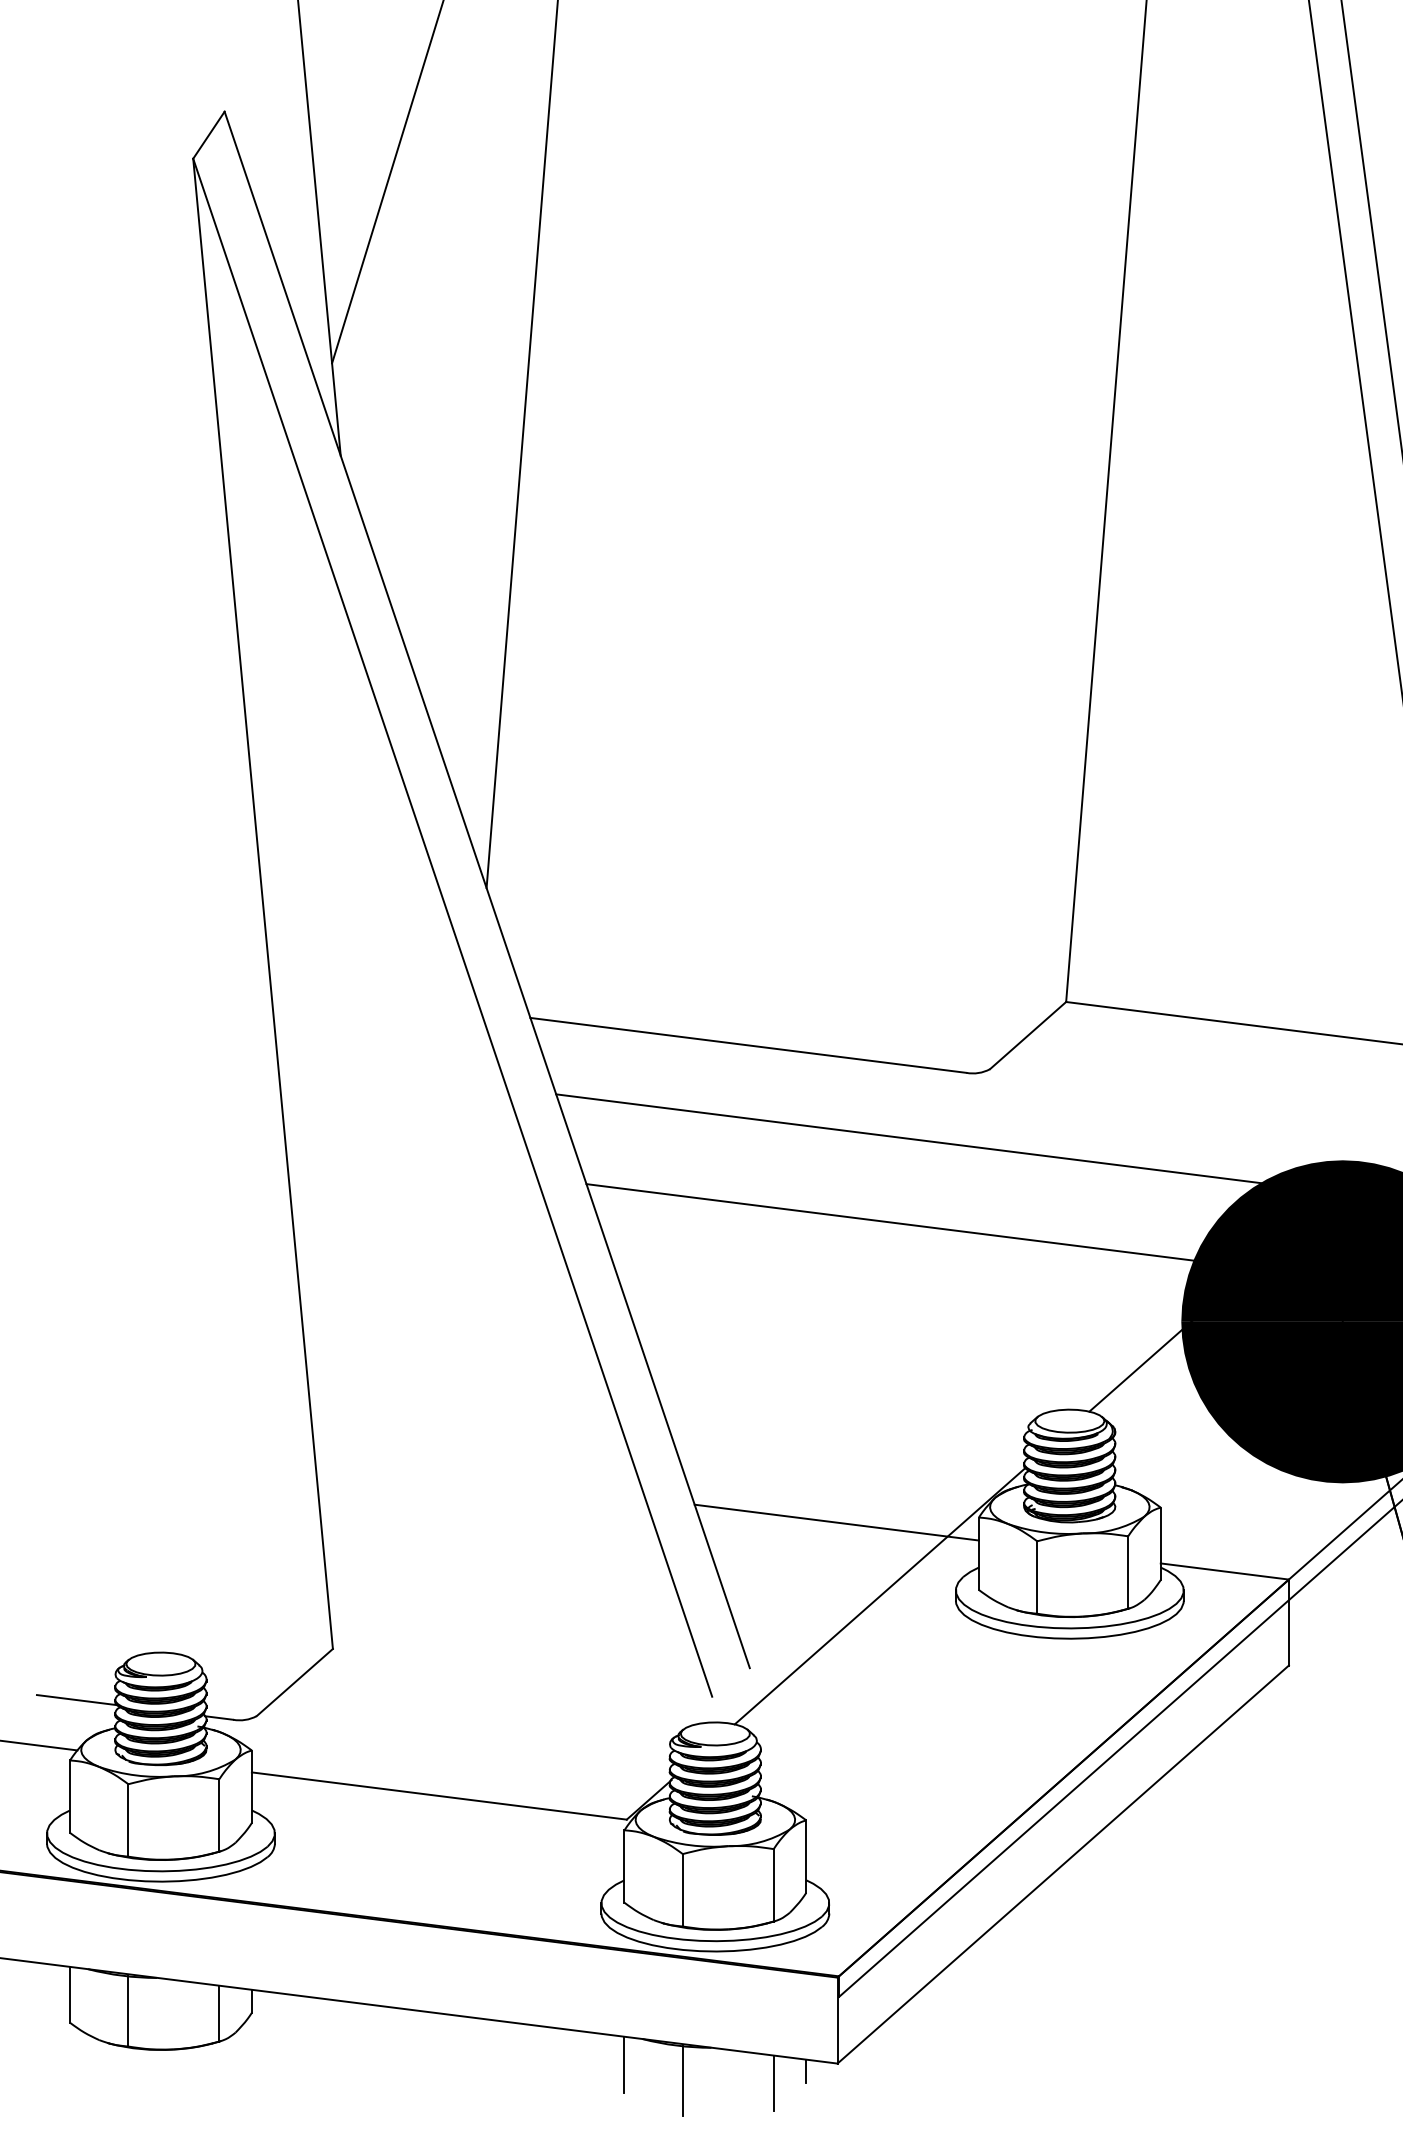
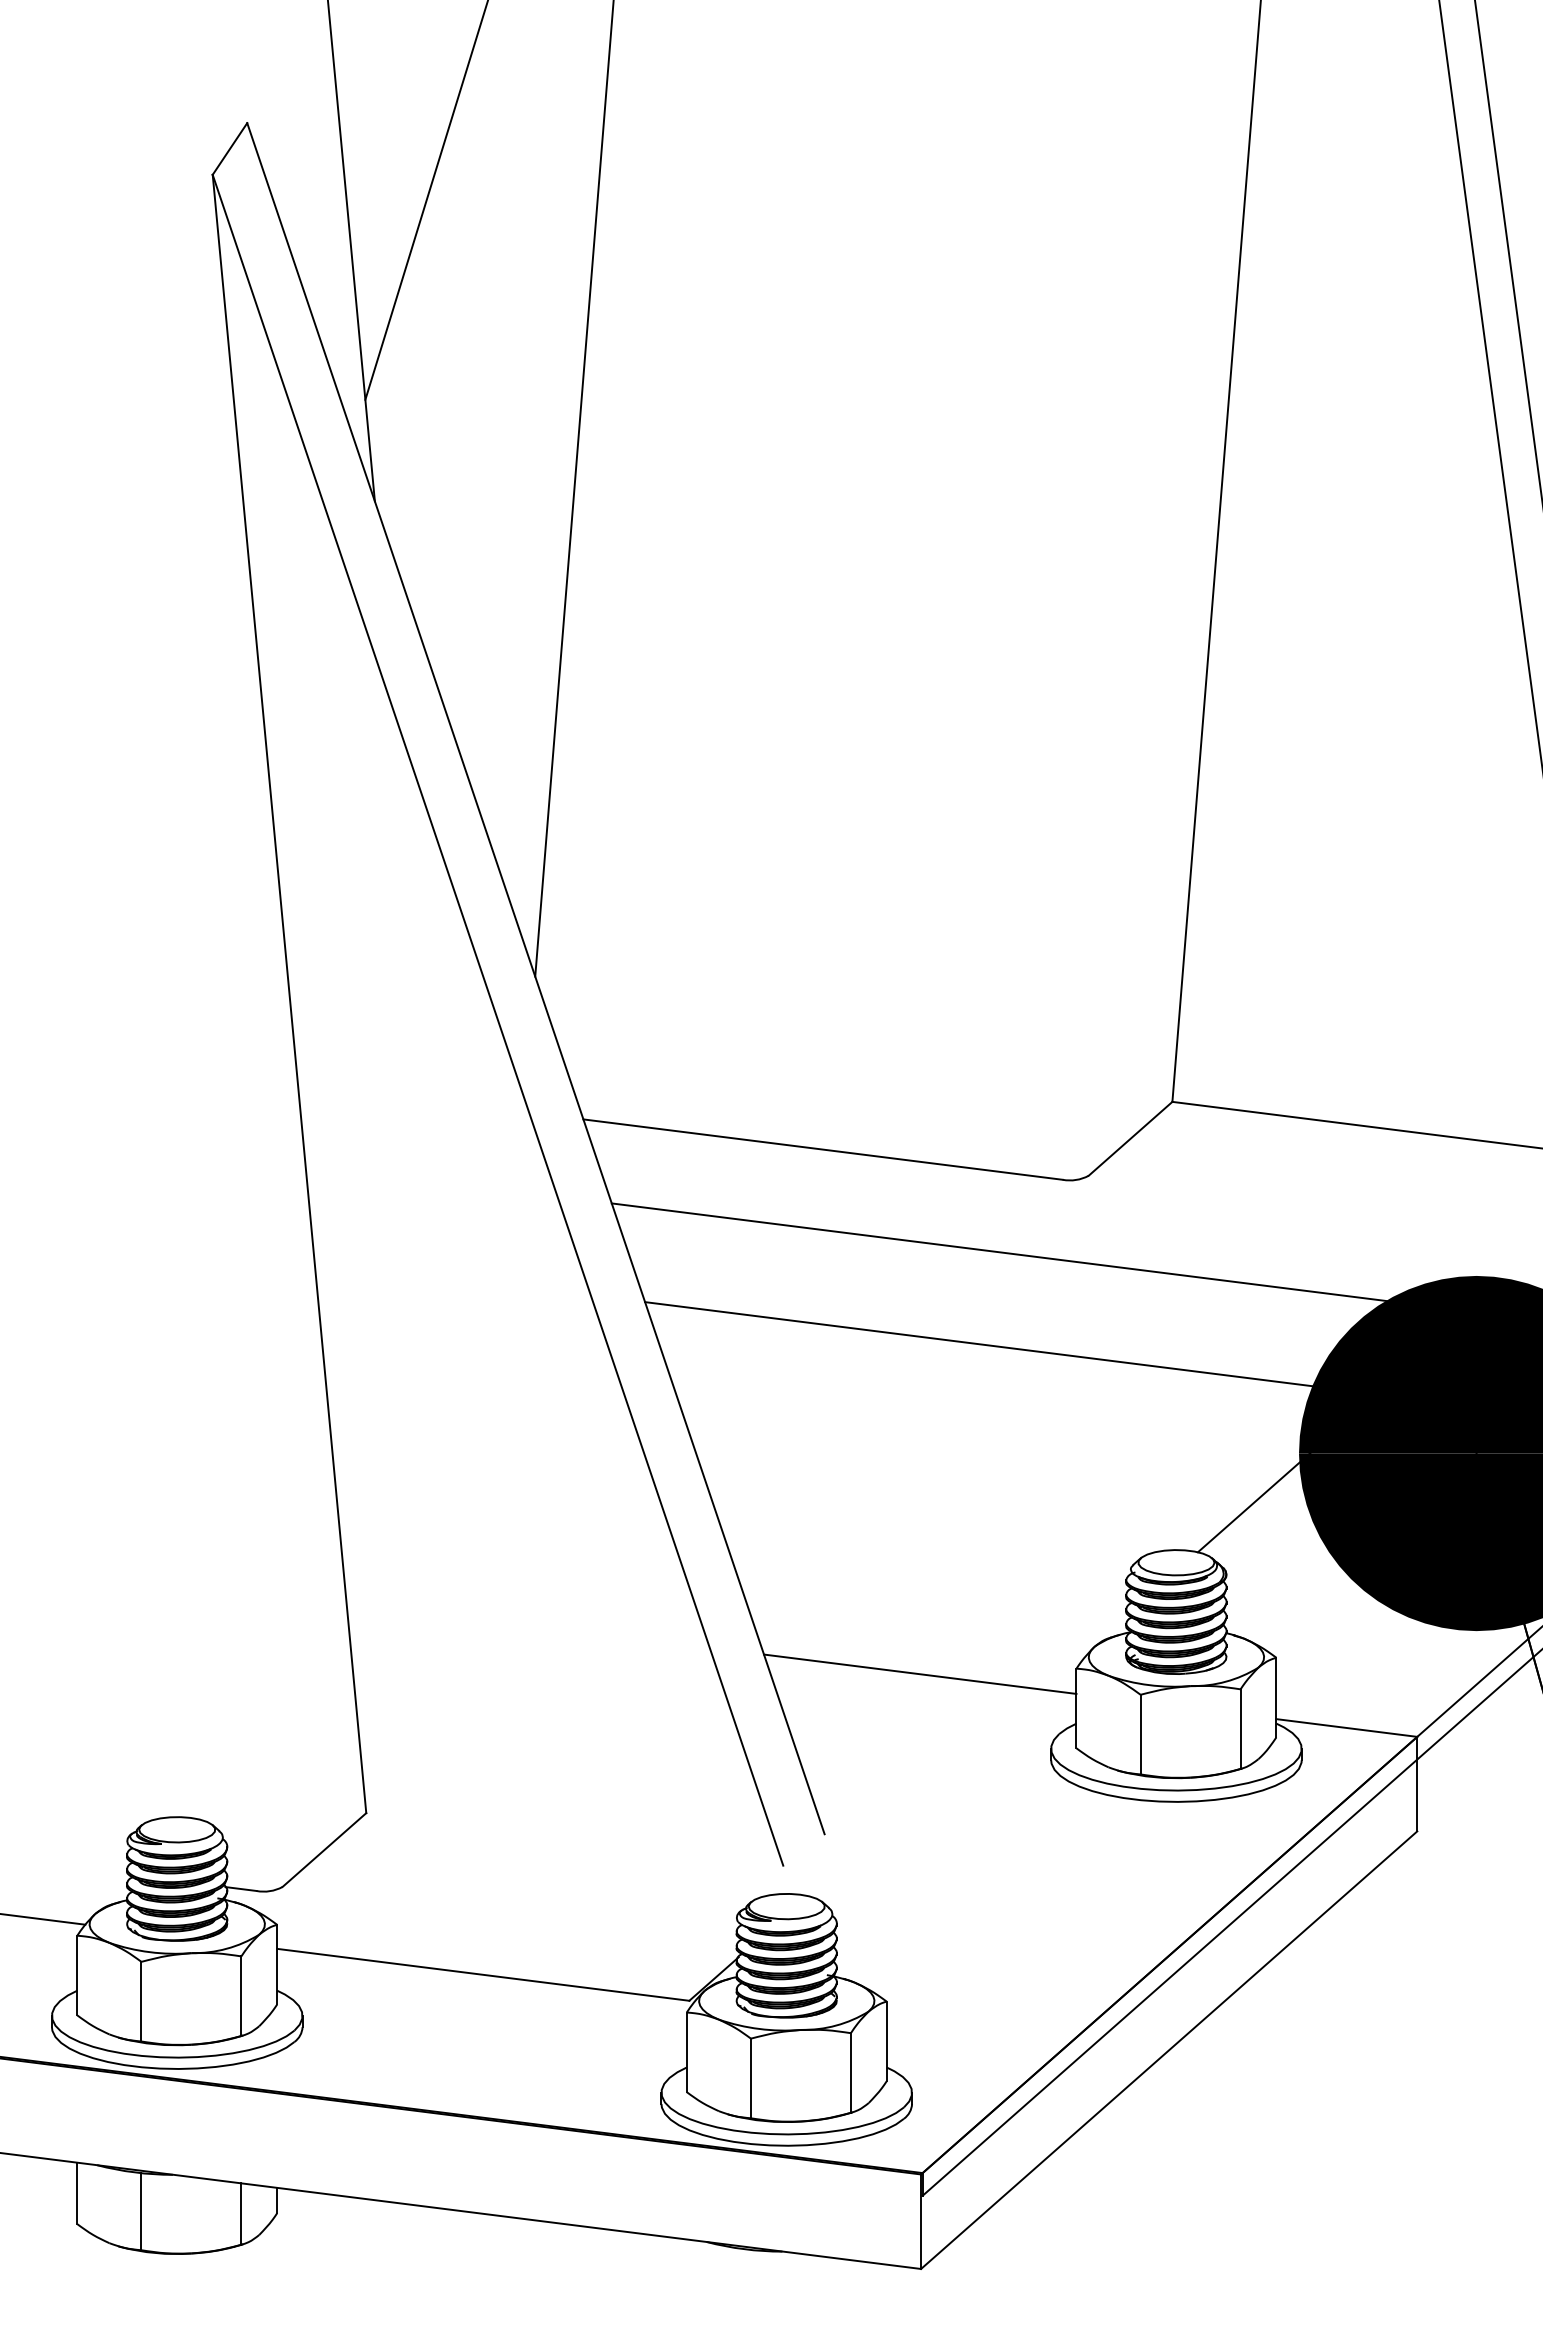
line: (880, 1595) -> (968, 1754), removed
line: (77, 1700) -> (85, 1869), removed
line: (624, 2064) -> (686, 2269), removed
line: (806, 2071) -> (886, 2277), removed
line: (682, 2081) -> (750, 2288), removed
line: (773, 2083) -> (850, 2290), removed

